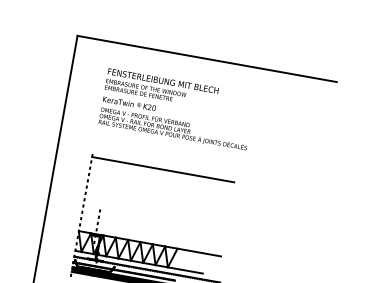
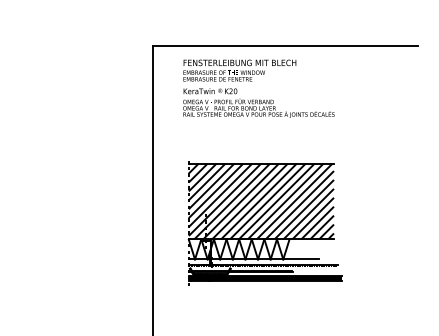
text: (177, 109) -> (258, 88), moved
hatch: (156, 206) -> (261, 201), added

